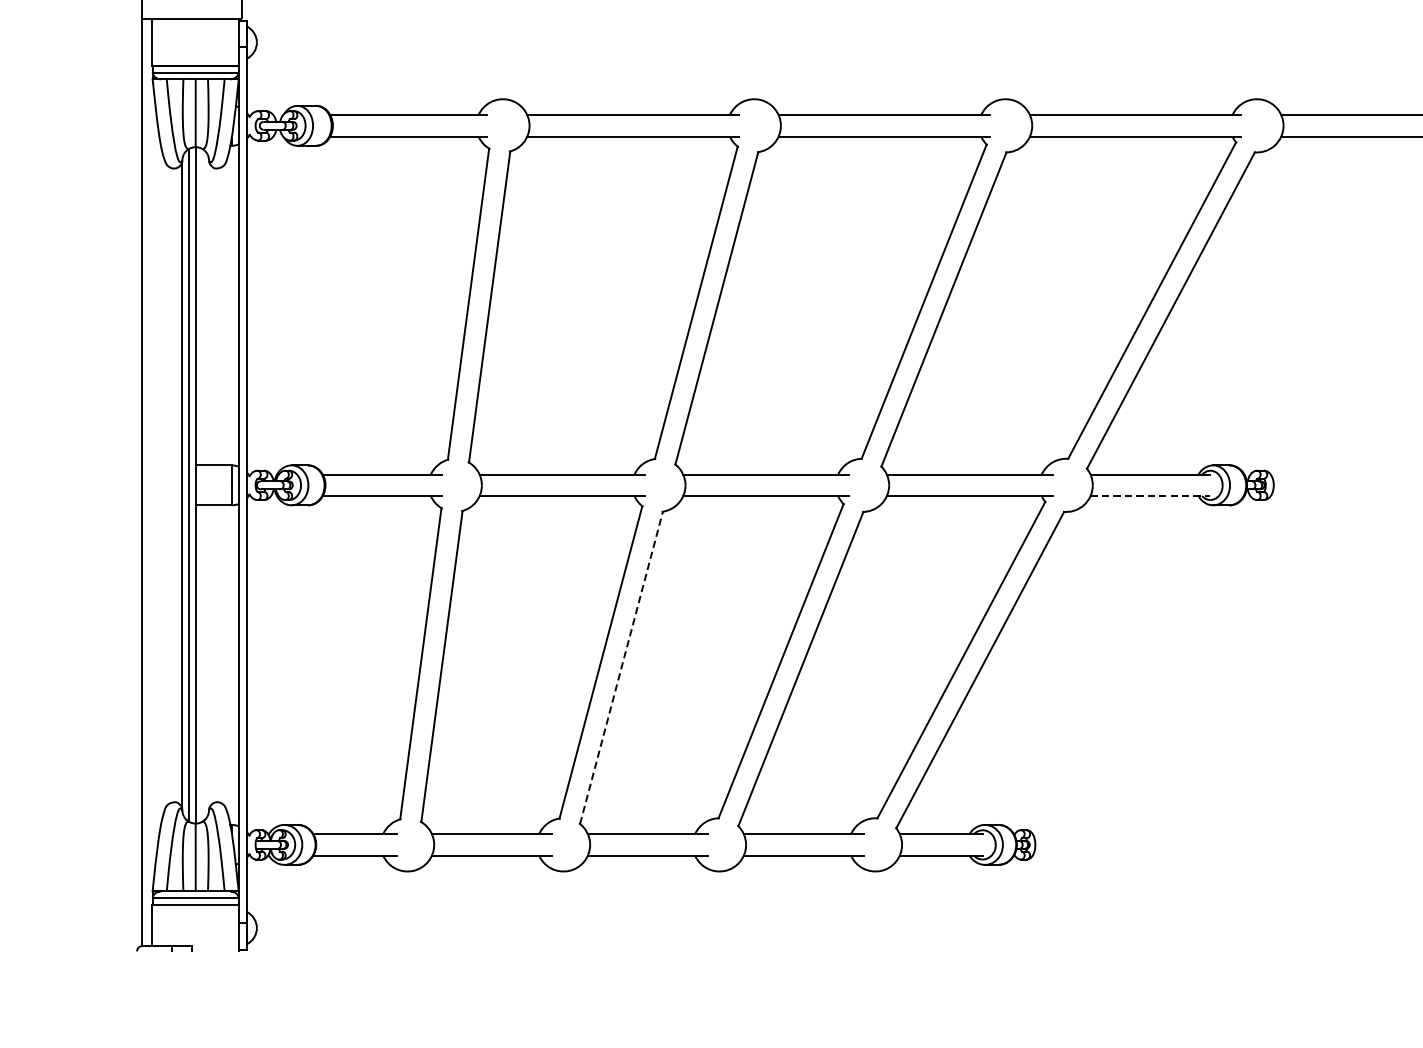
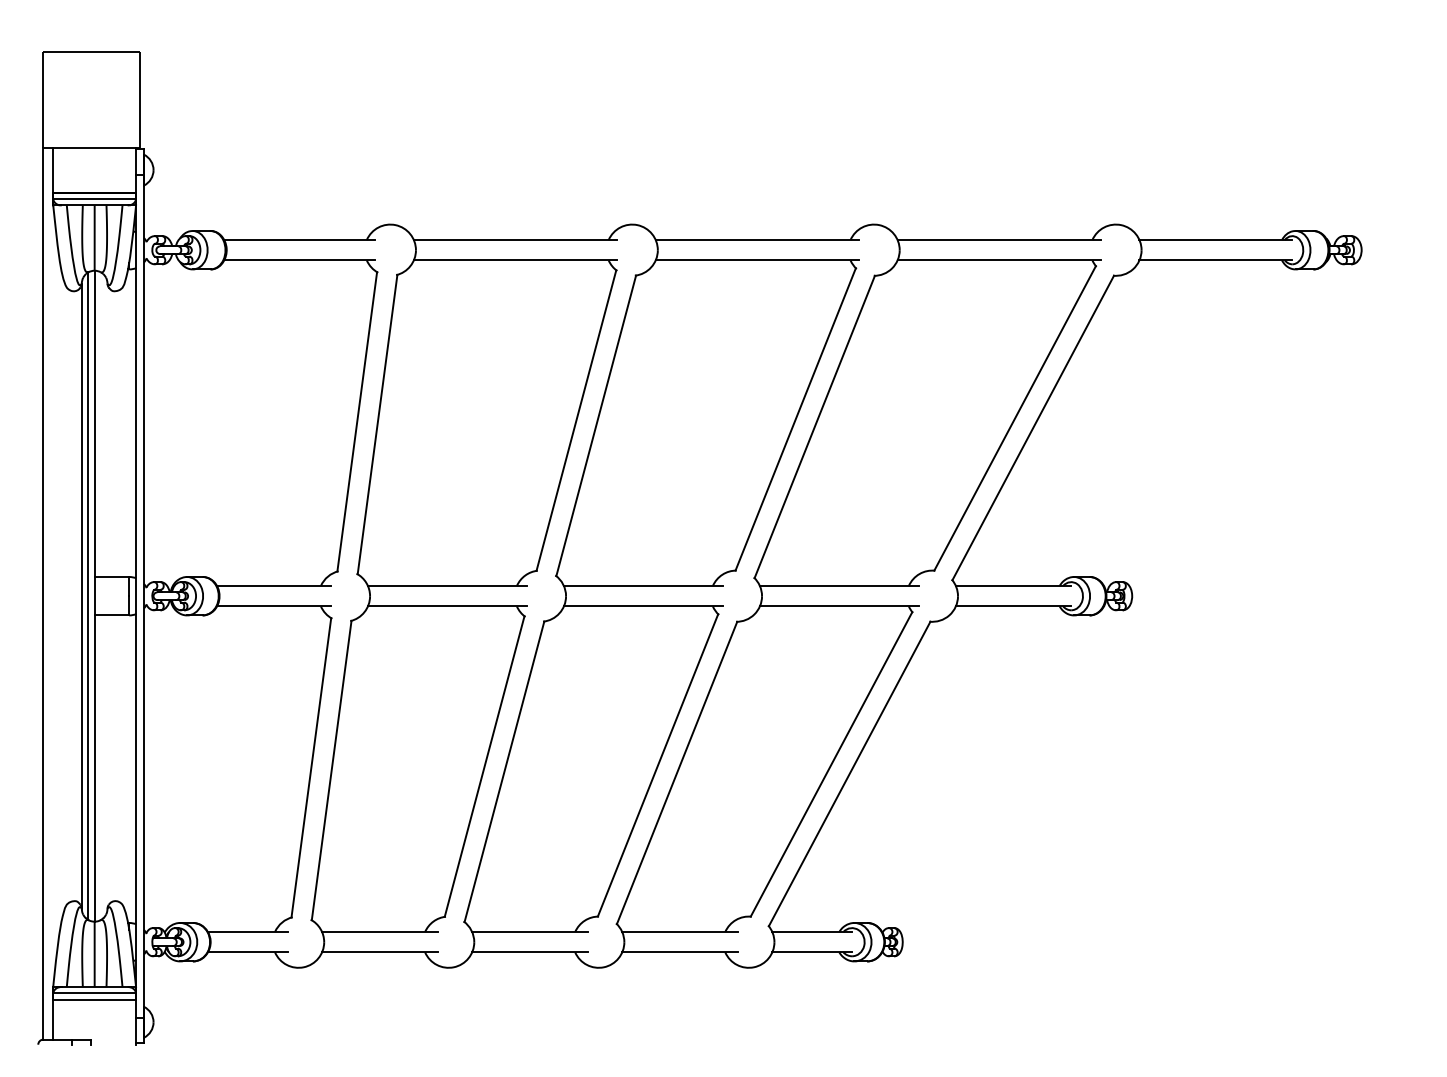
line: (1150, 496) -> (1013, 606), dashed -> solid
line: (621, 667) -> (504, 771), dashed -> solid

